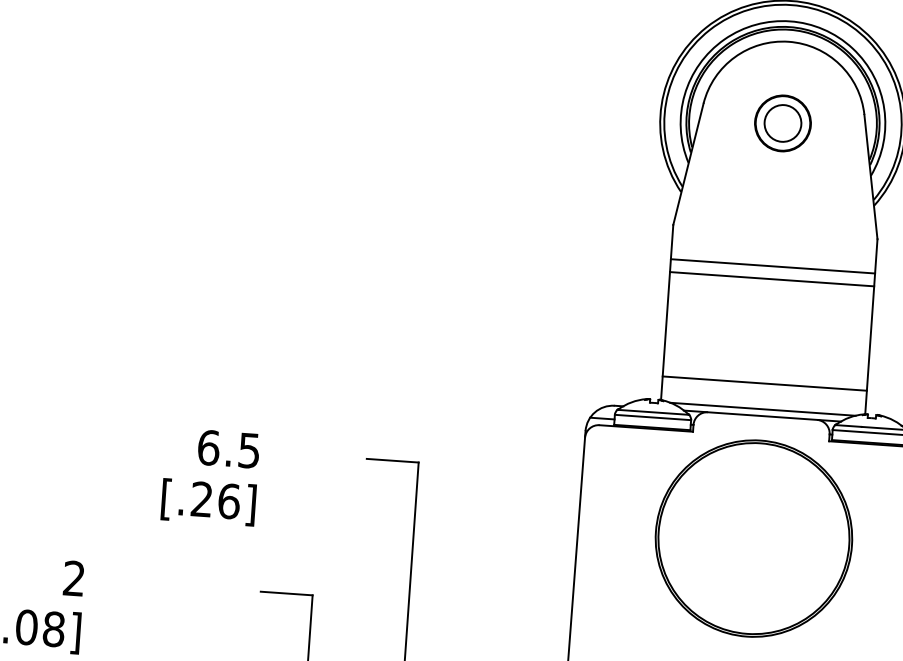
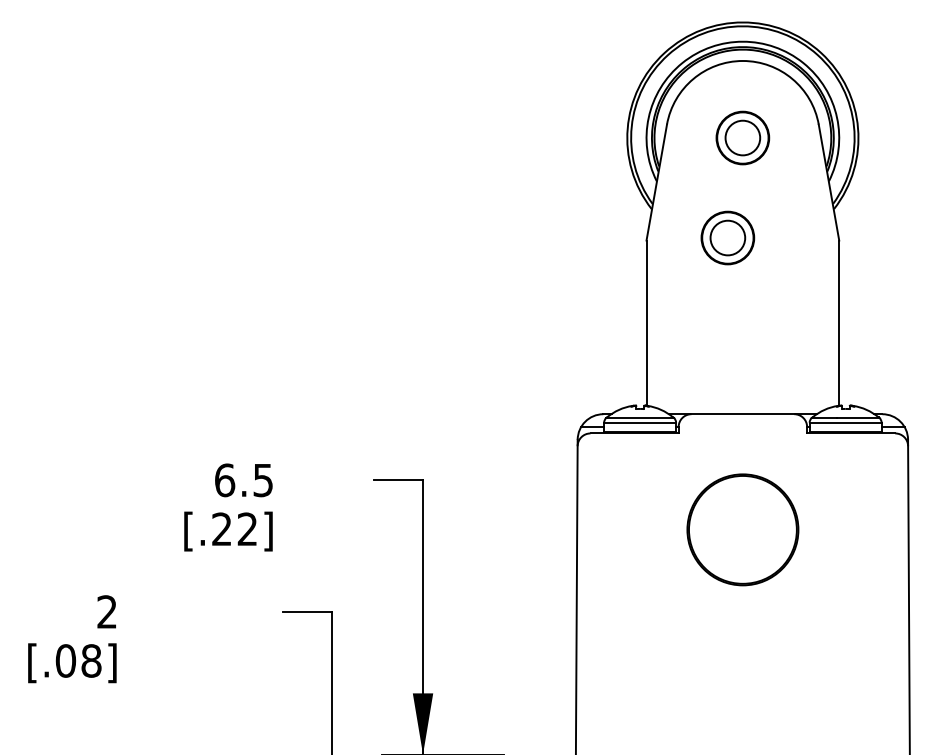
part: (759, 227) -> (727, 237), added
line: (772, 265) -> (742, 272), removed
line: (771, 279) -> (742, 285), removed
line: (764, 383) -> (742, 383), removed
line: (762, 408) -> (742, 407), removed
text: (229, 501) -> (247, 529), [.26] -> [.22]
part: (753, 538) -> (742, 529), size x0.6

